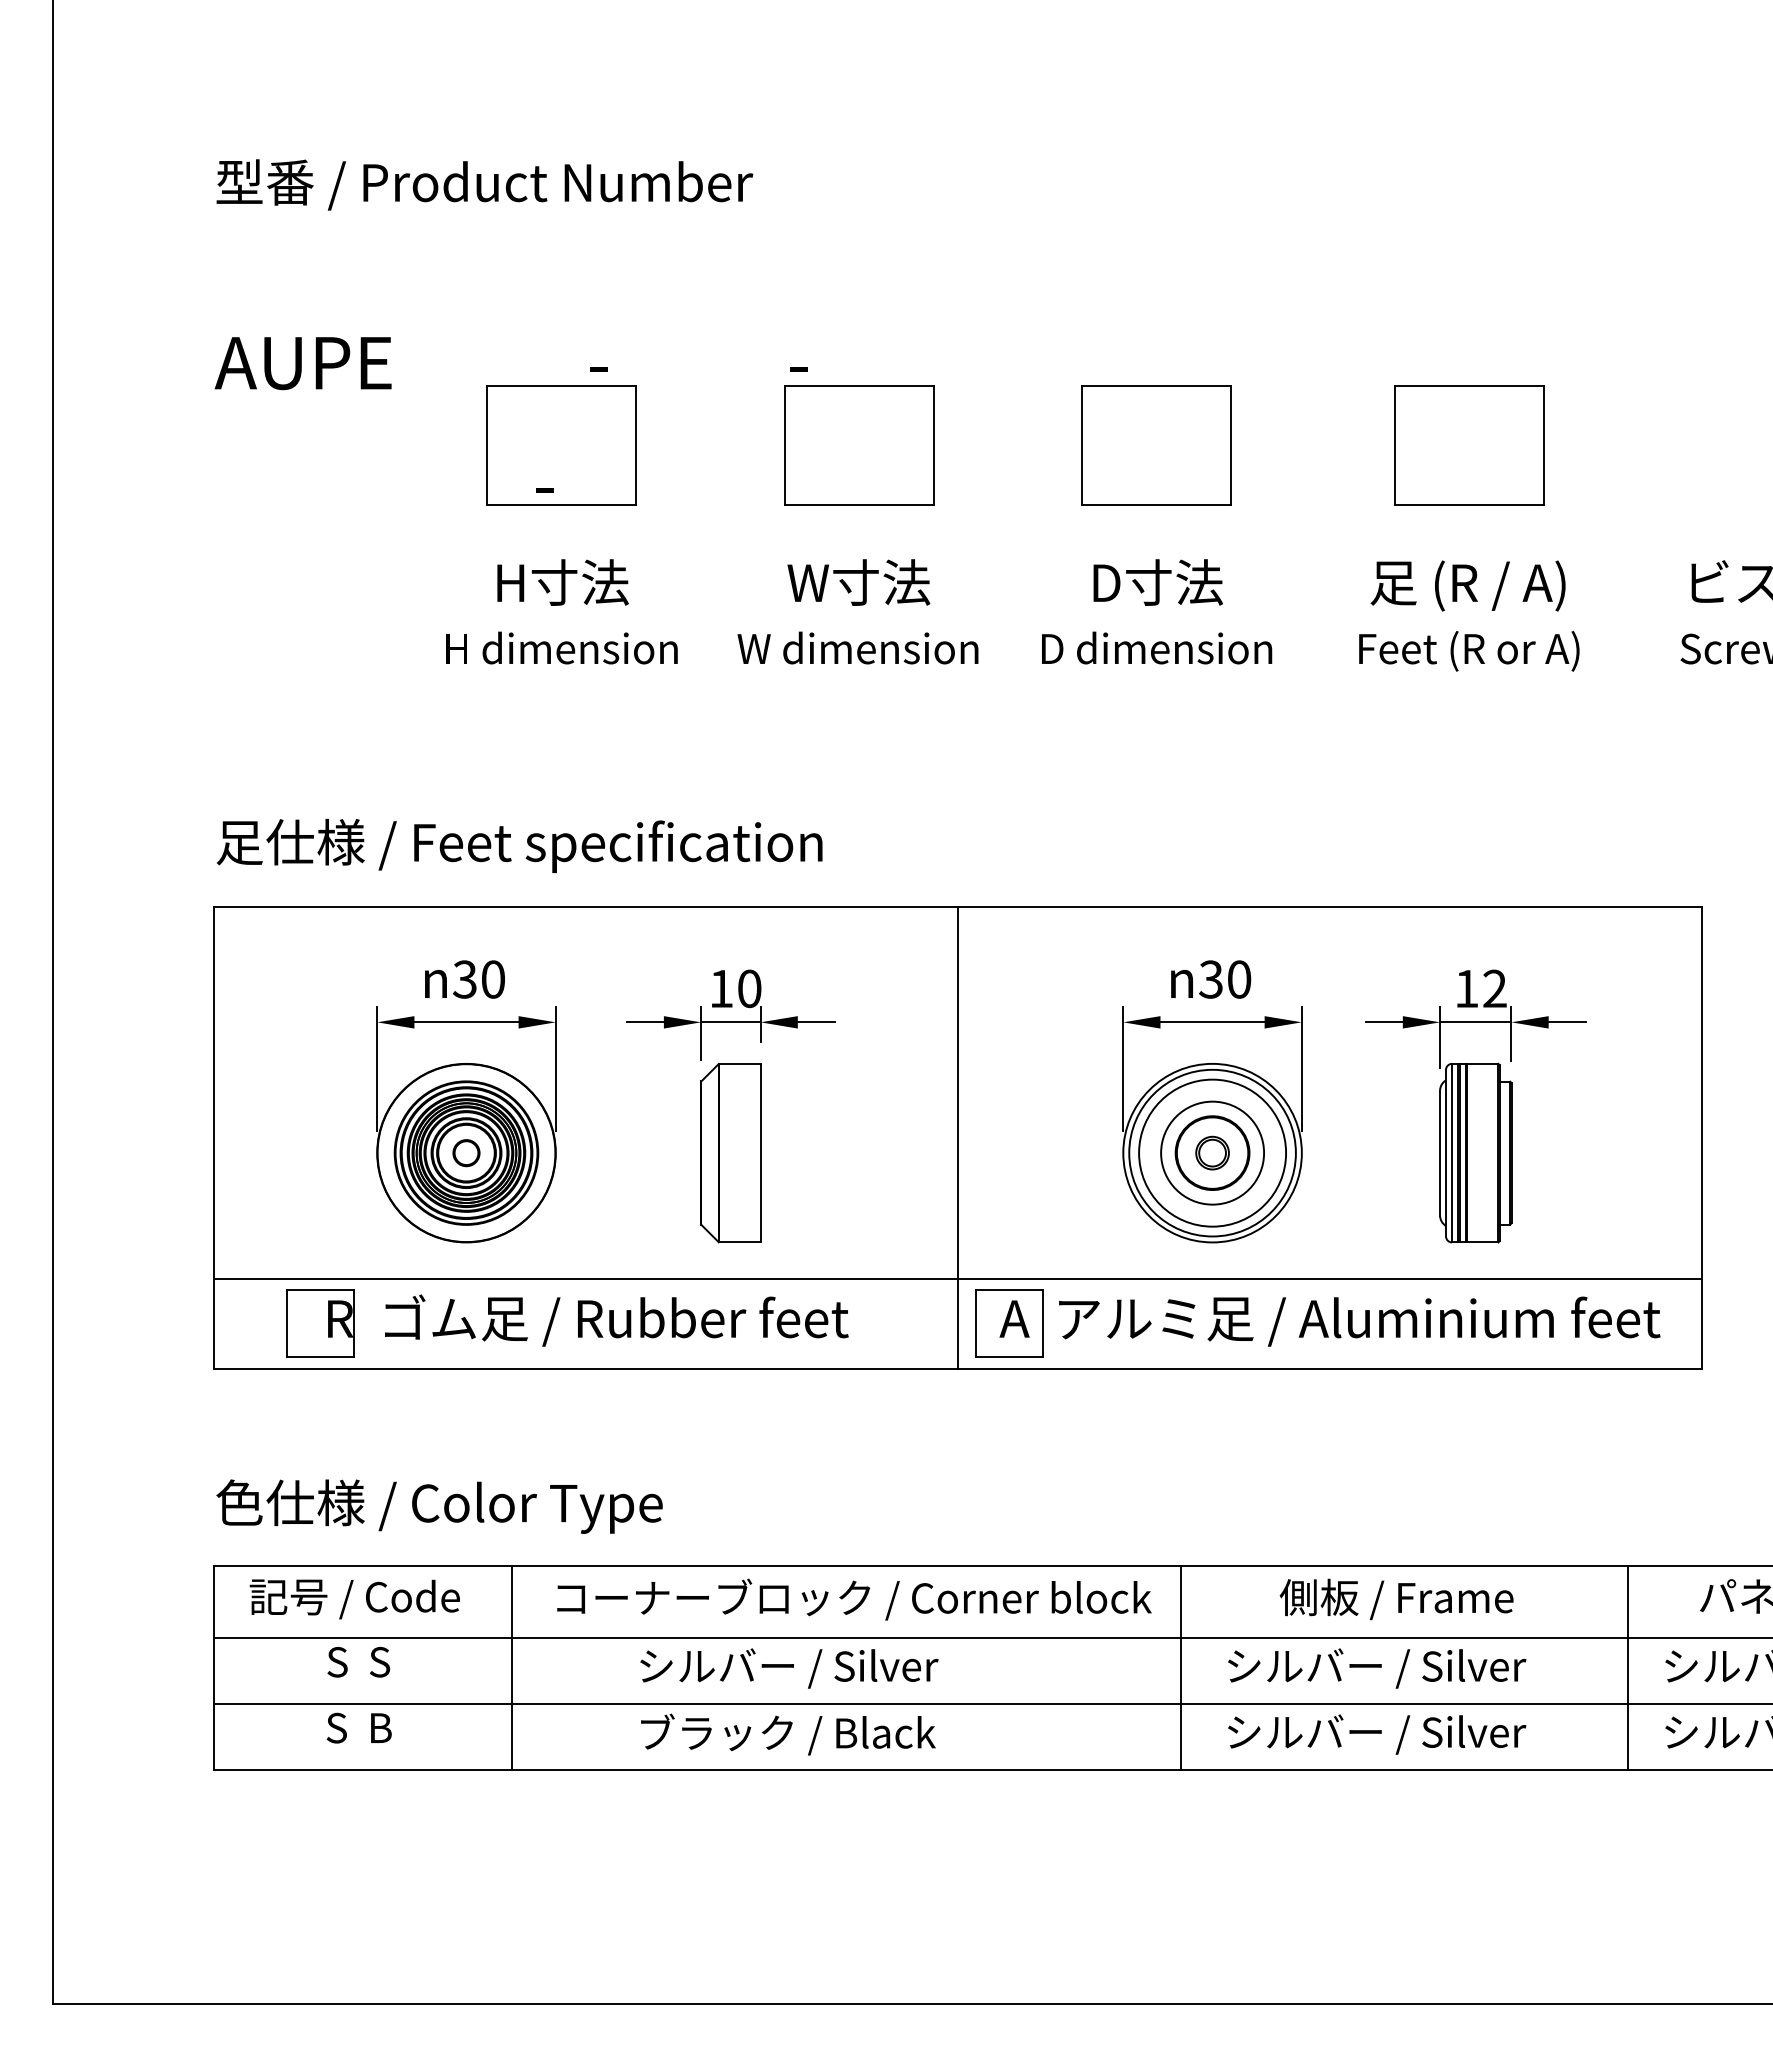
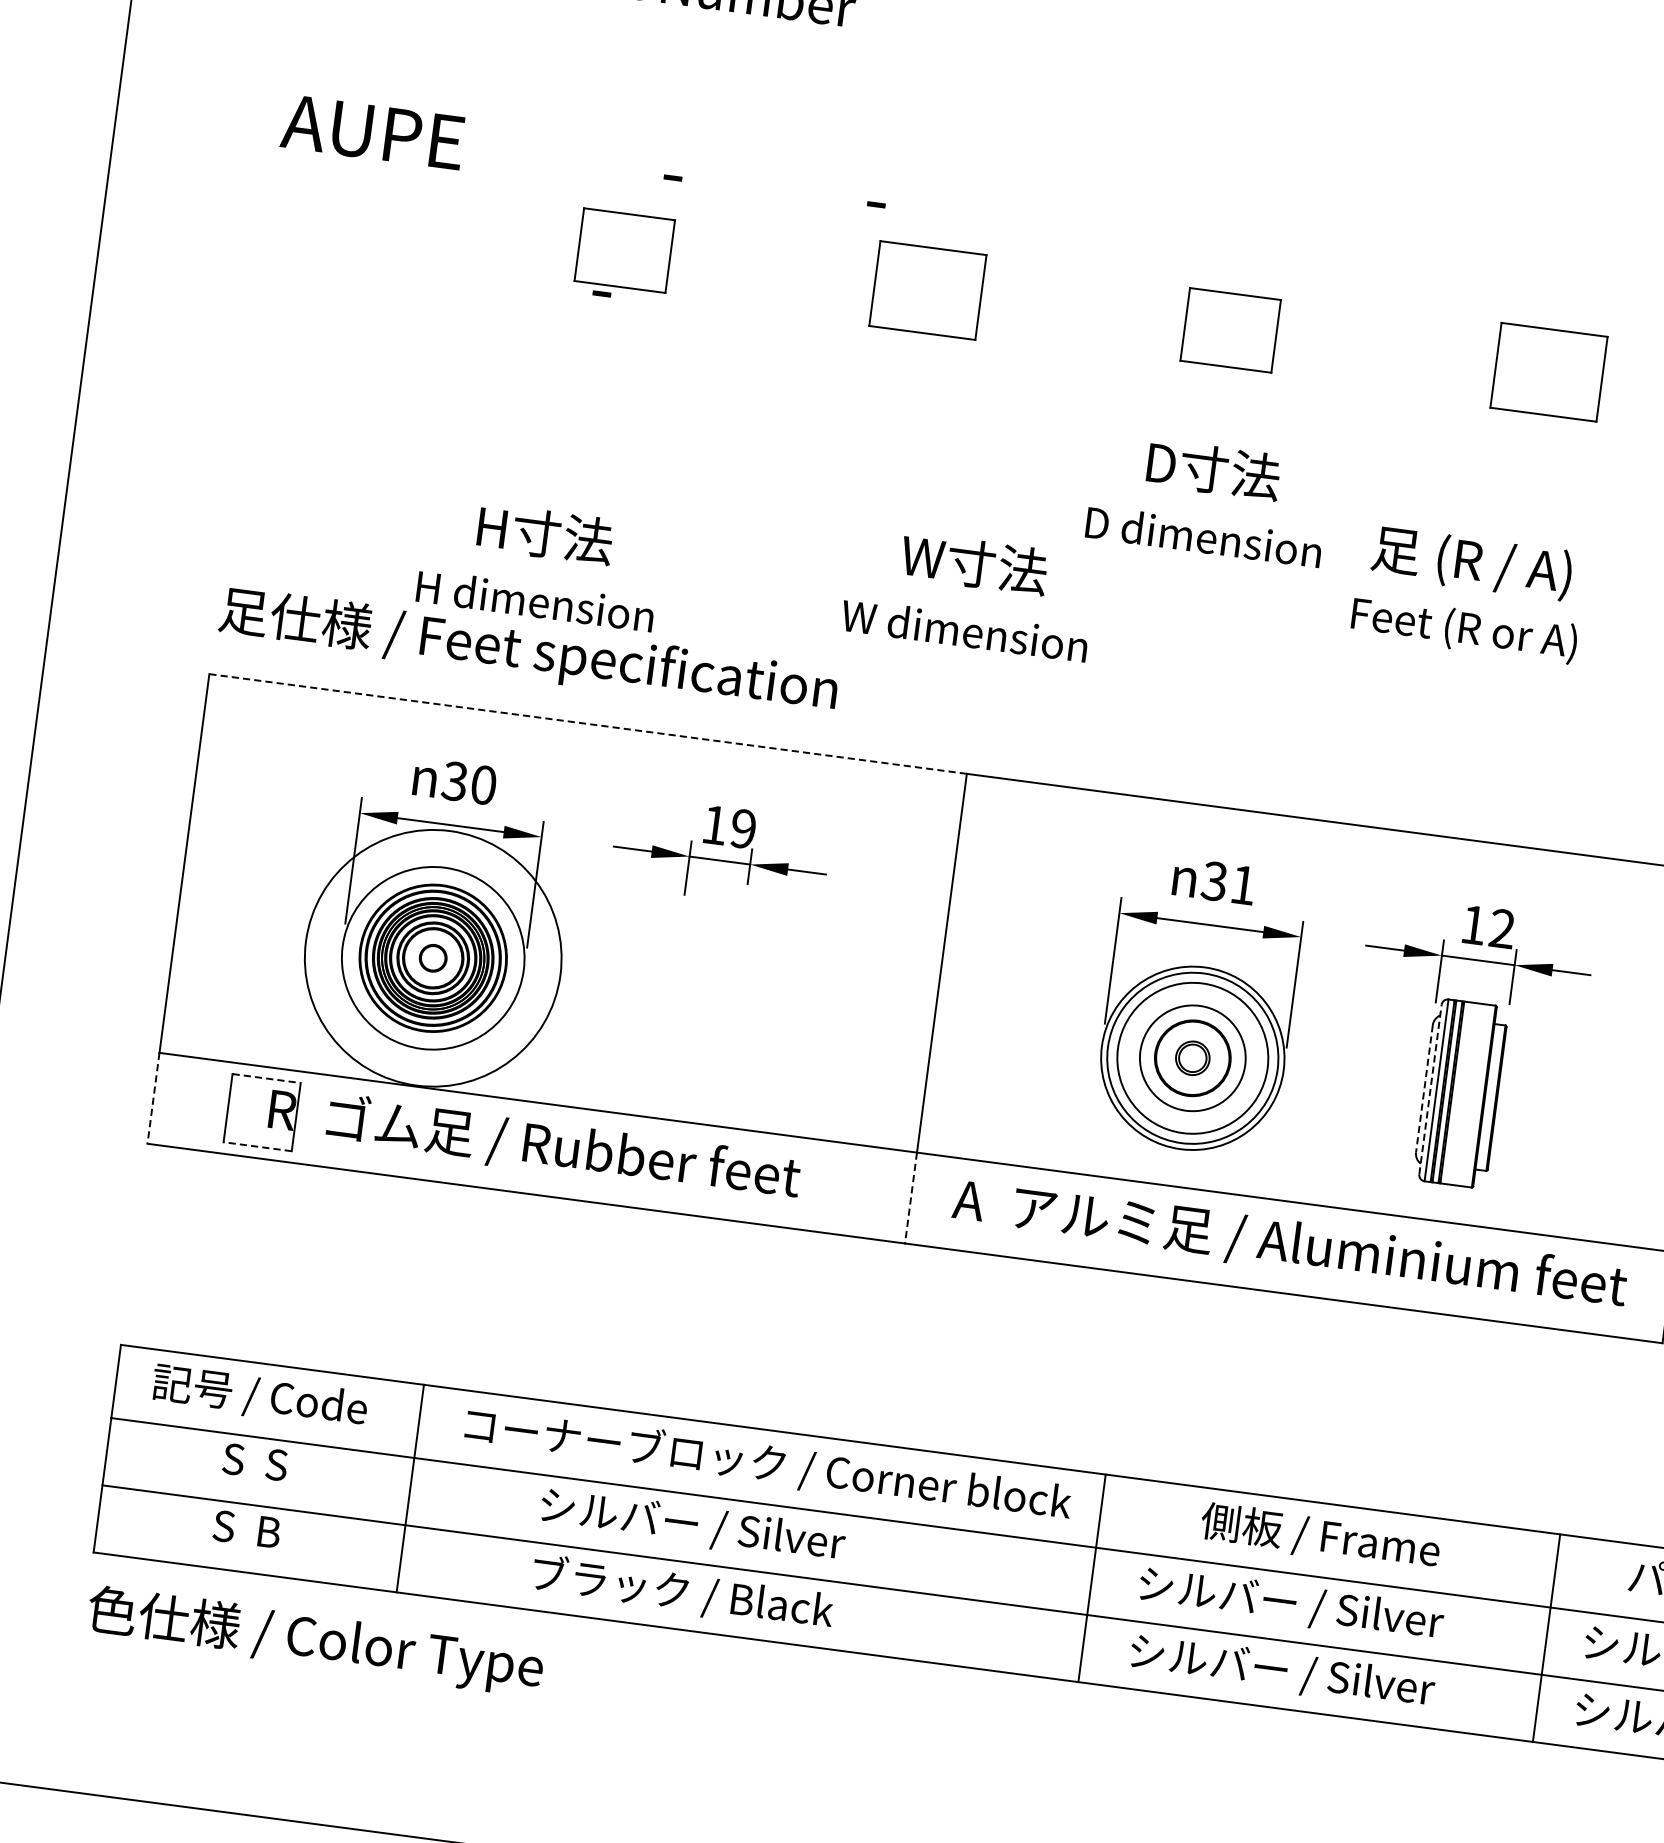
part: (561, 445) -> (624, 250), size x0.6
part: (859, 445) -> (928, 290), size x0.7
part: (1156, 445) -> (1230, 330), size x0.6
part: (1469, 445) -> (1549, 372), size x0.7
text: (561, 611) -> (540, 563), moved
text: (857, 611) -> (969, 593), moved
text: (1469, 615) -> (1469, 593), moved
line: (586, 907) -> (588, 724), solid -> dashed
text: (1239, 979) -> (1243, 885), 30 -> 31
text: (749, 988) -> (743, 828), 10 -> 19
circle: (466, 1152) -> (433, 957), size x1.4
line: (1446, 1152) -> (1431, 1089), solid -> dashed
part: (730, 1153) -> (701, 994), removed
line: (1440, 1153) -> (1424, 1089), solid -> dashed
line: (321, 1290) -> (267, 1078), solid -> dashed
line: (214, 1323) -> (153, 1097), solid -> dashed
line: (958, 1323) -> (911, 1197), solid -> dashed
part: (1009, 1323) -> (963, 1204), removed
line: (320, 1357) -> (257, 1146), solid -> dashed
text: (439, 1506) -> (315, 1641), moved

